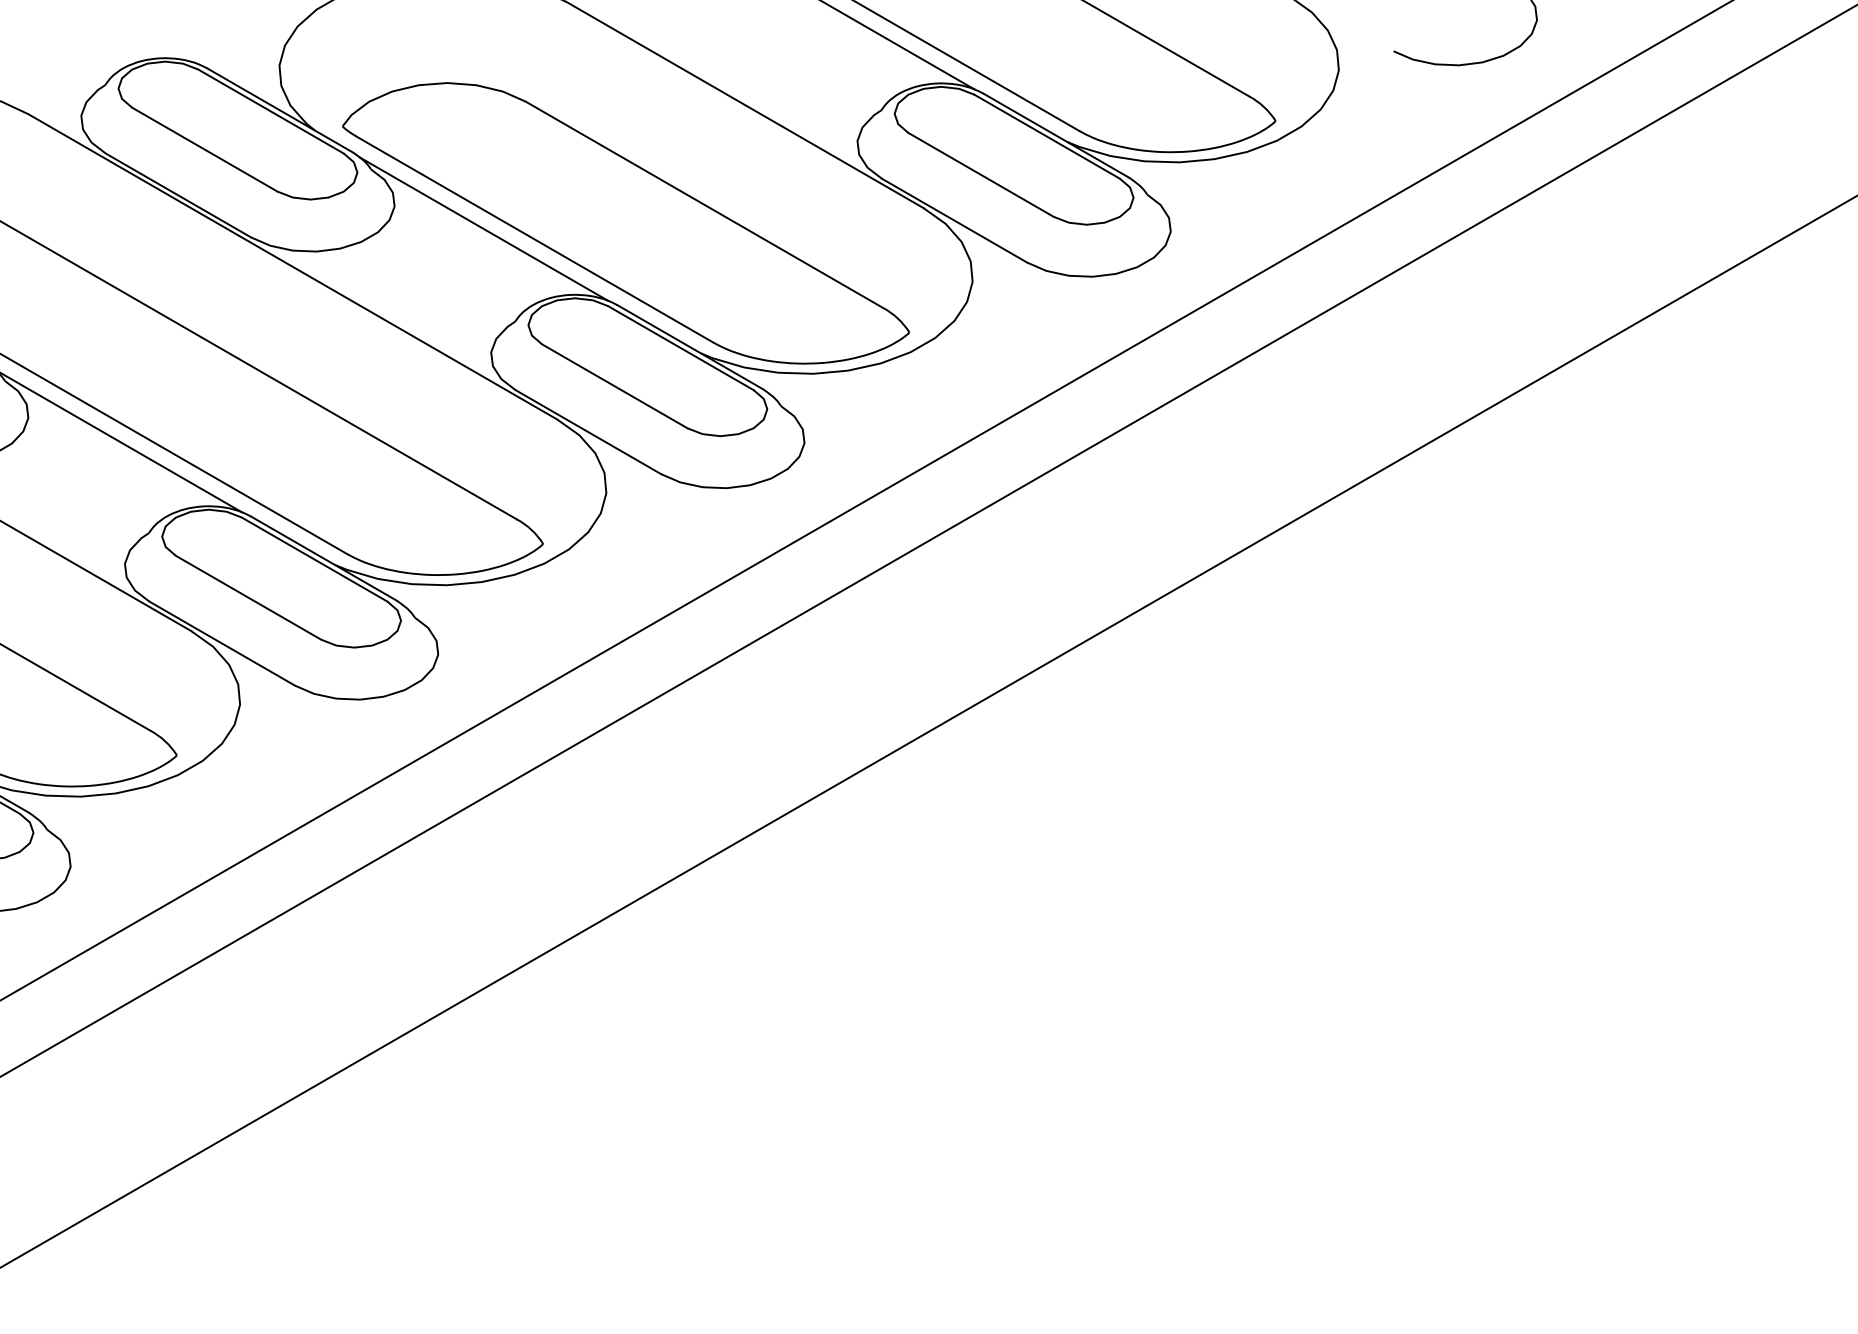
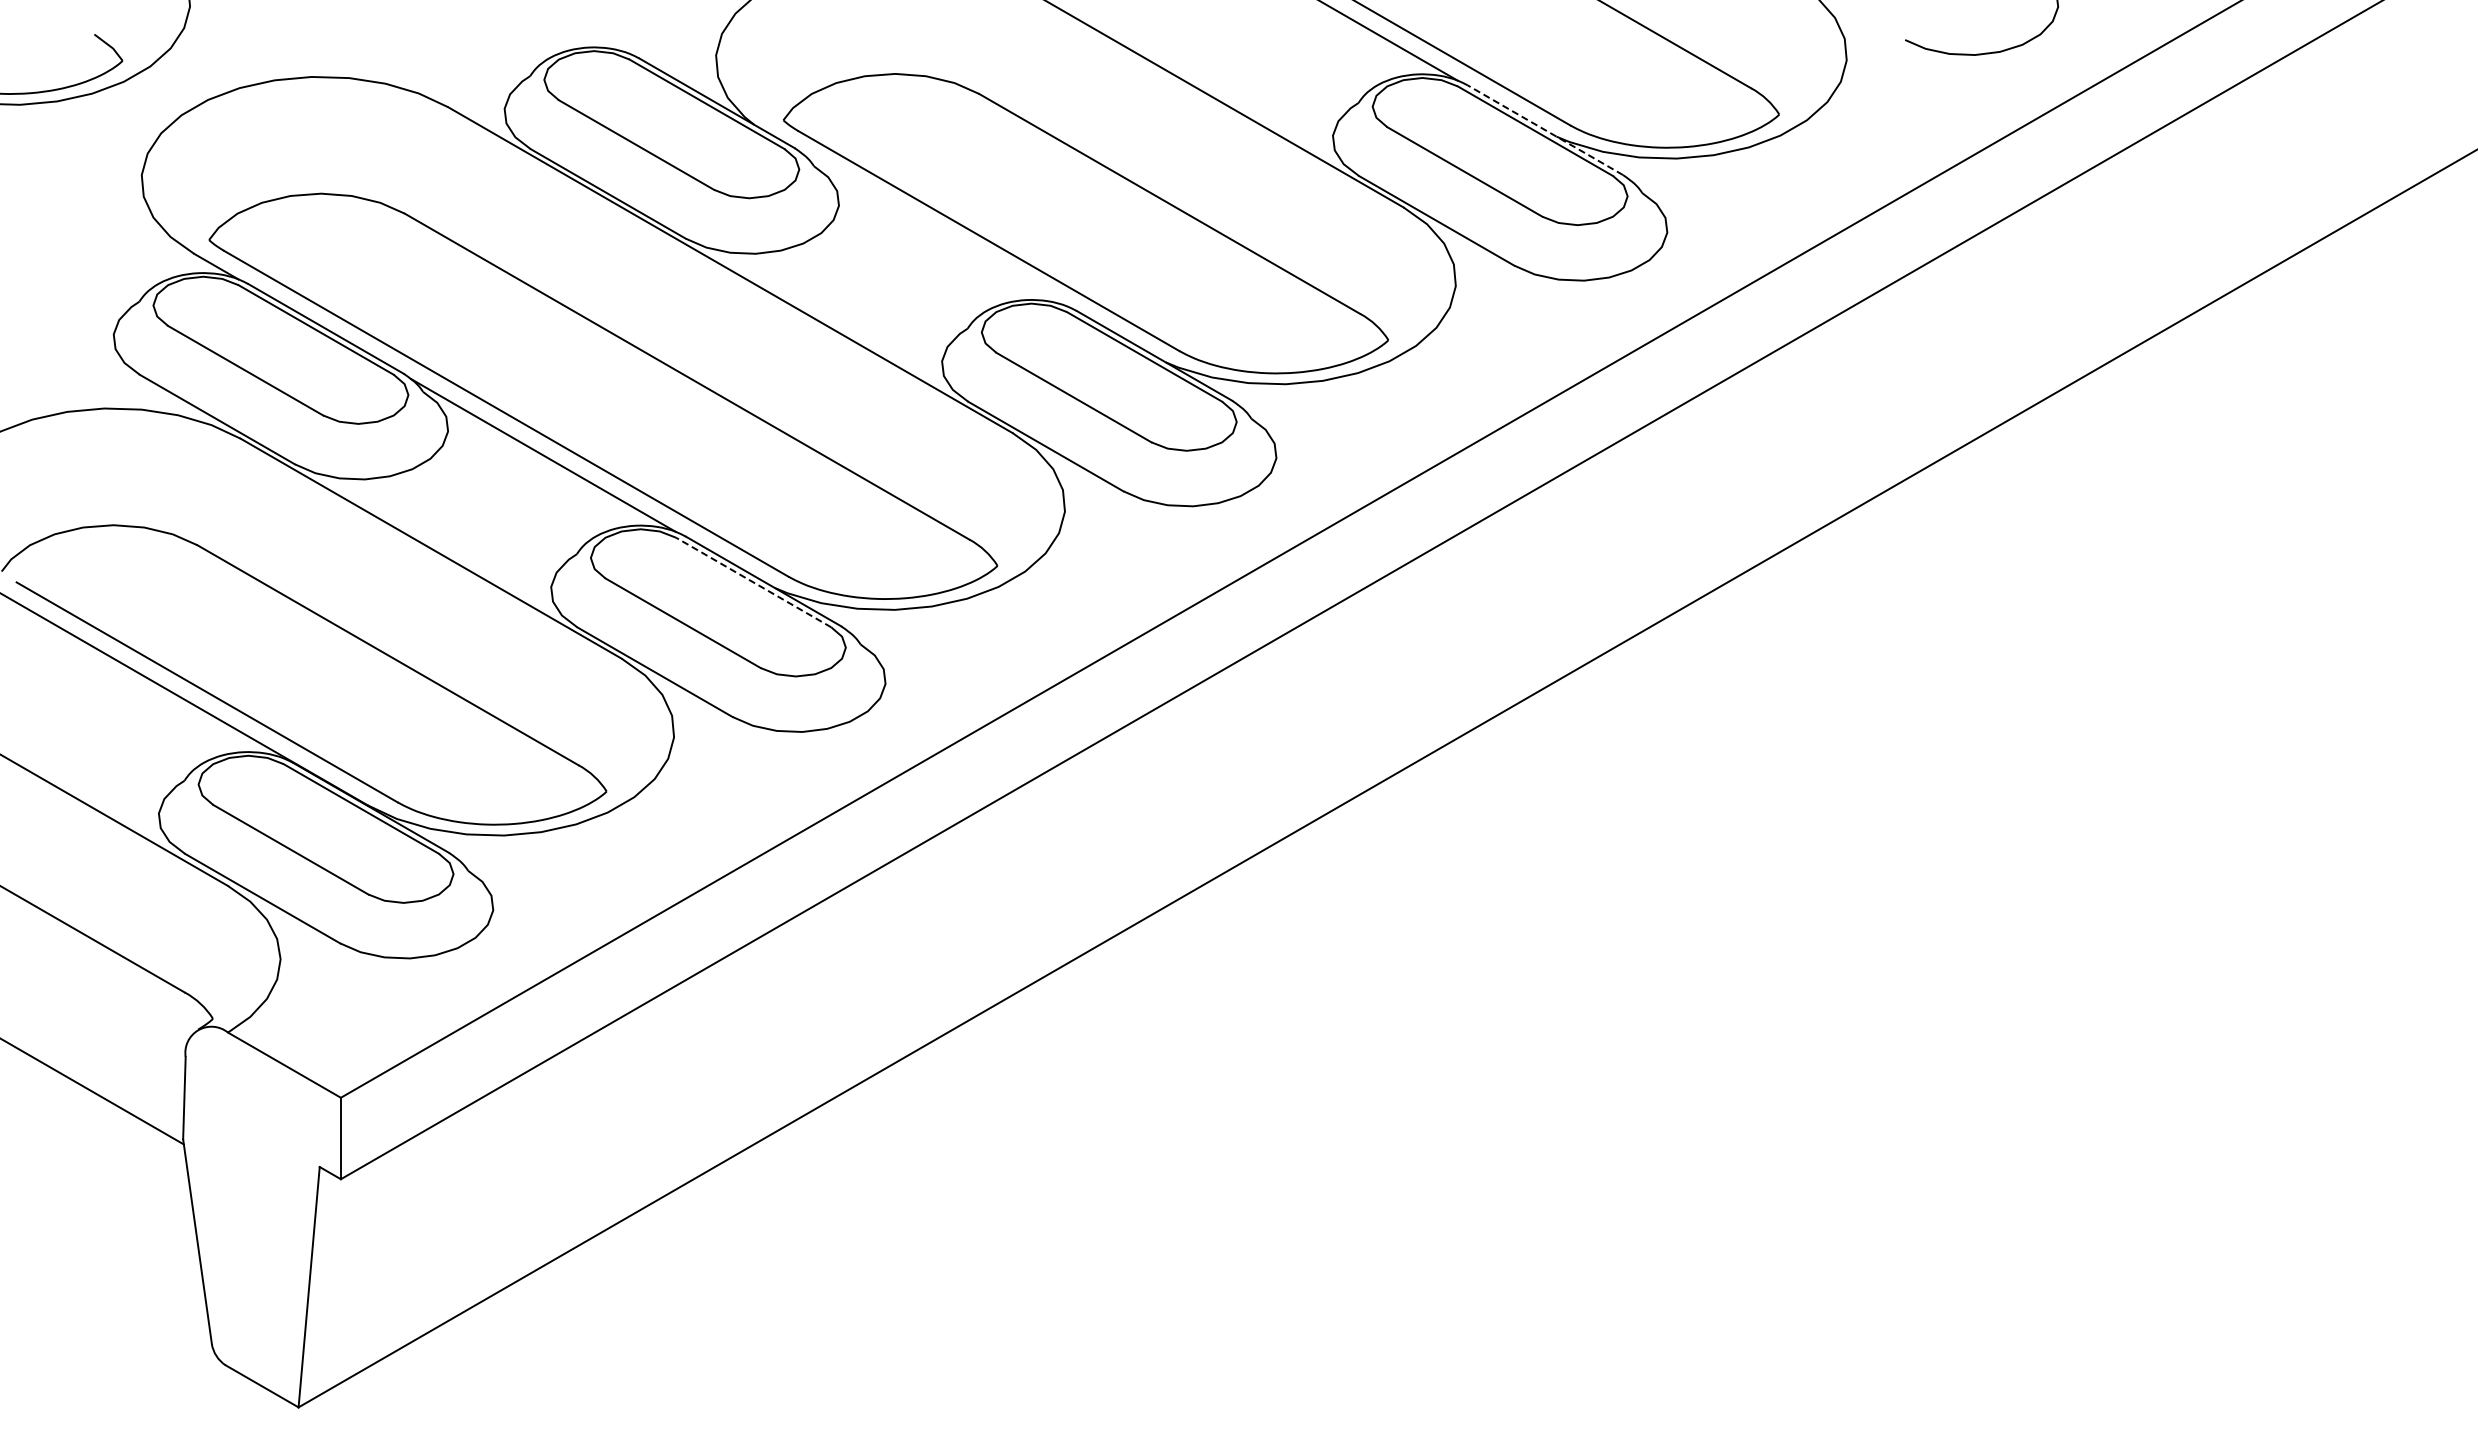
line: (1056, 136) -> (1545, 130), solid -> dashed
line: (484, 228) -> (934, 229), removed
line: (314, 559) -> (753, 582), solid -> dashed

